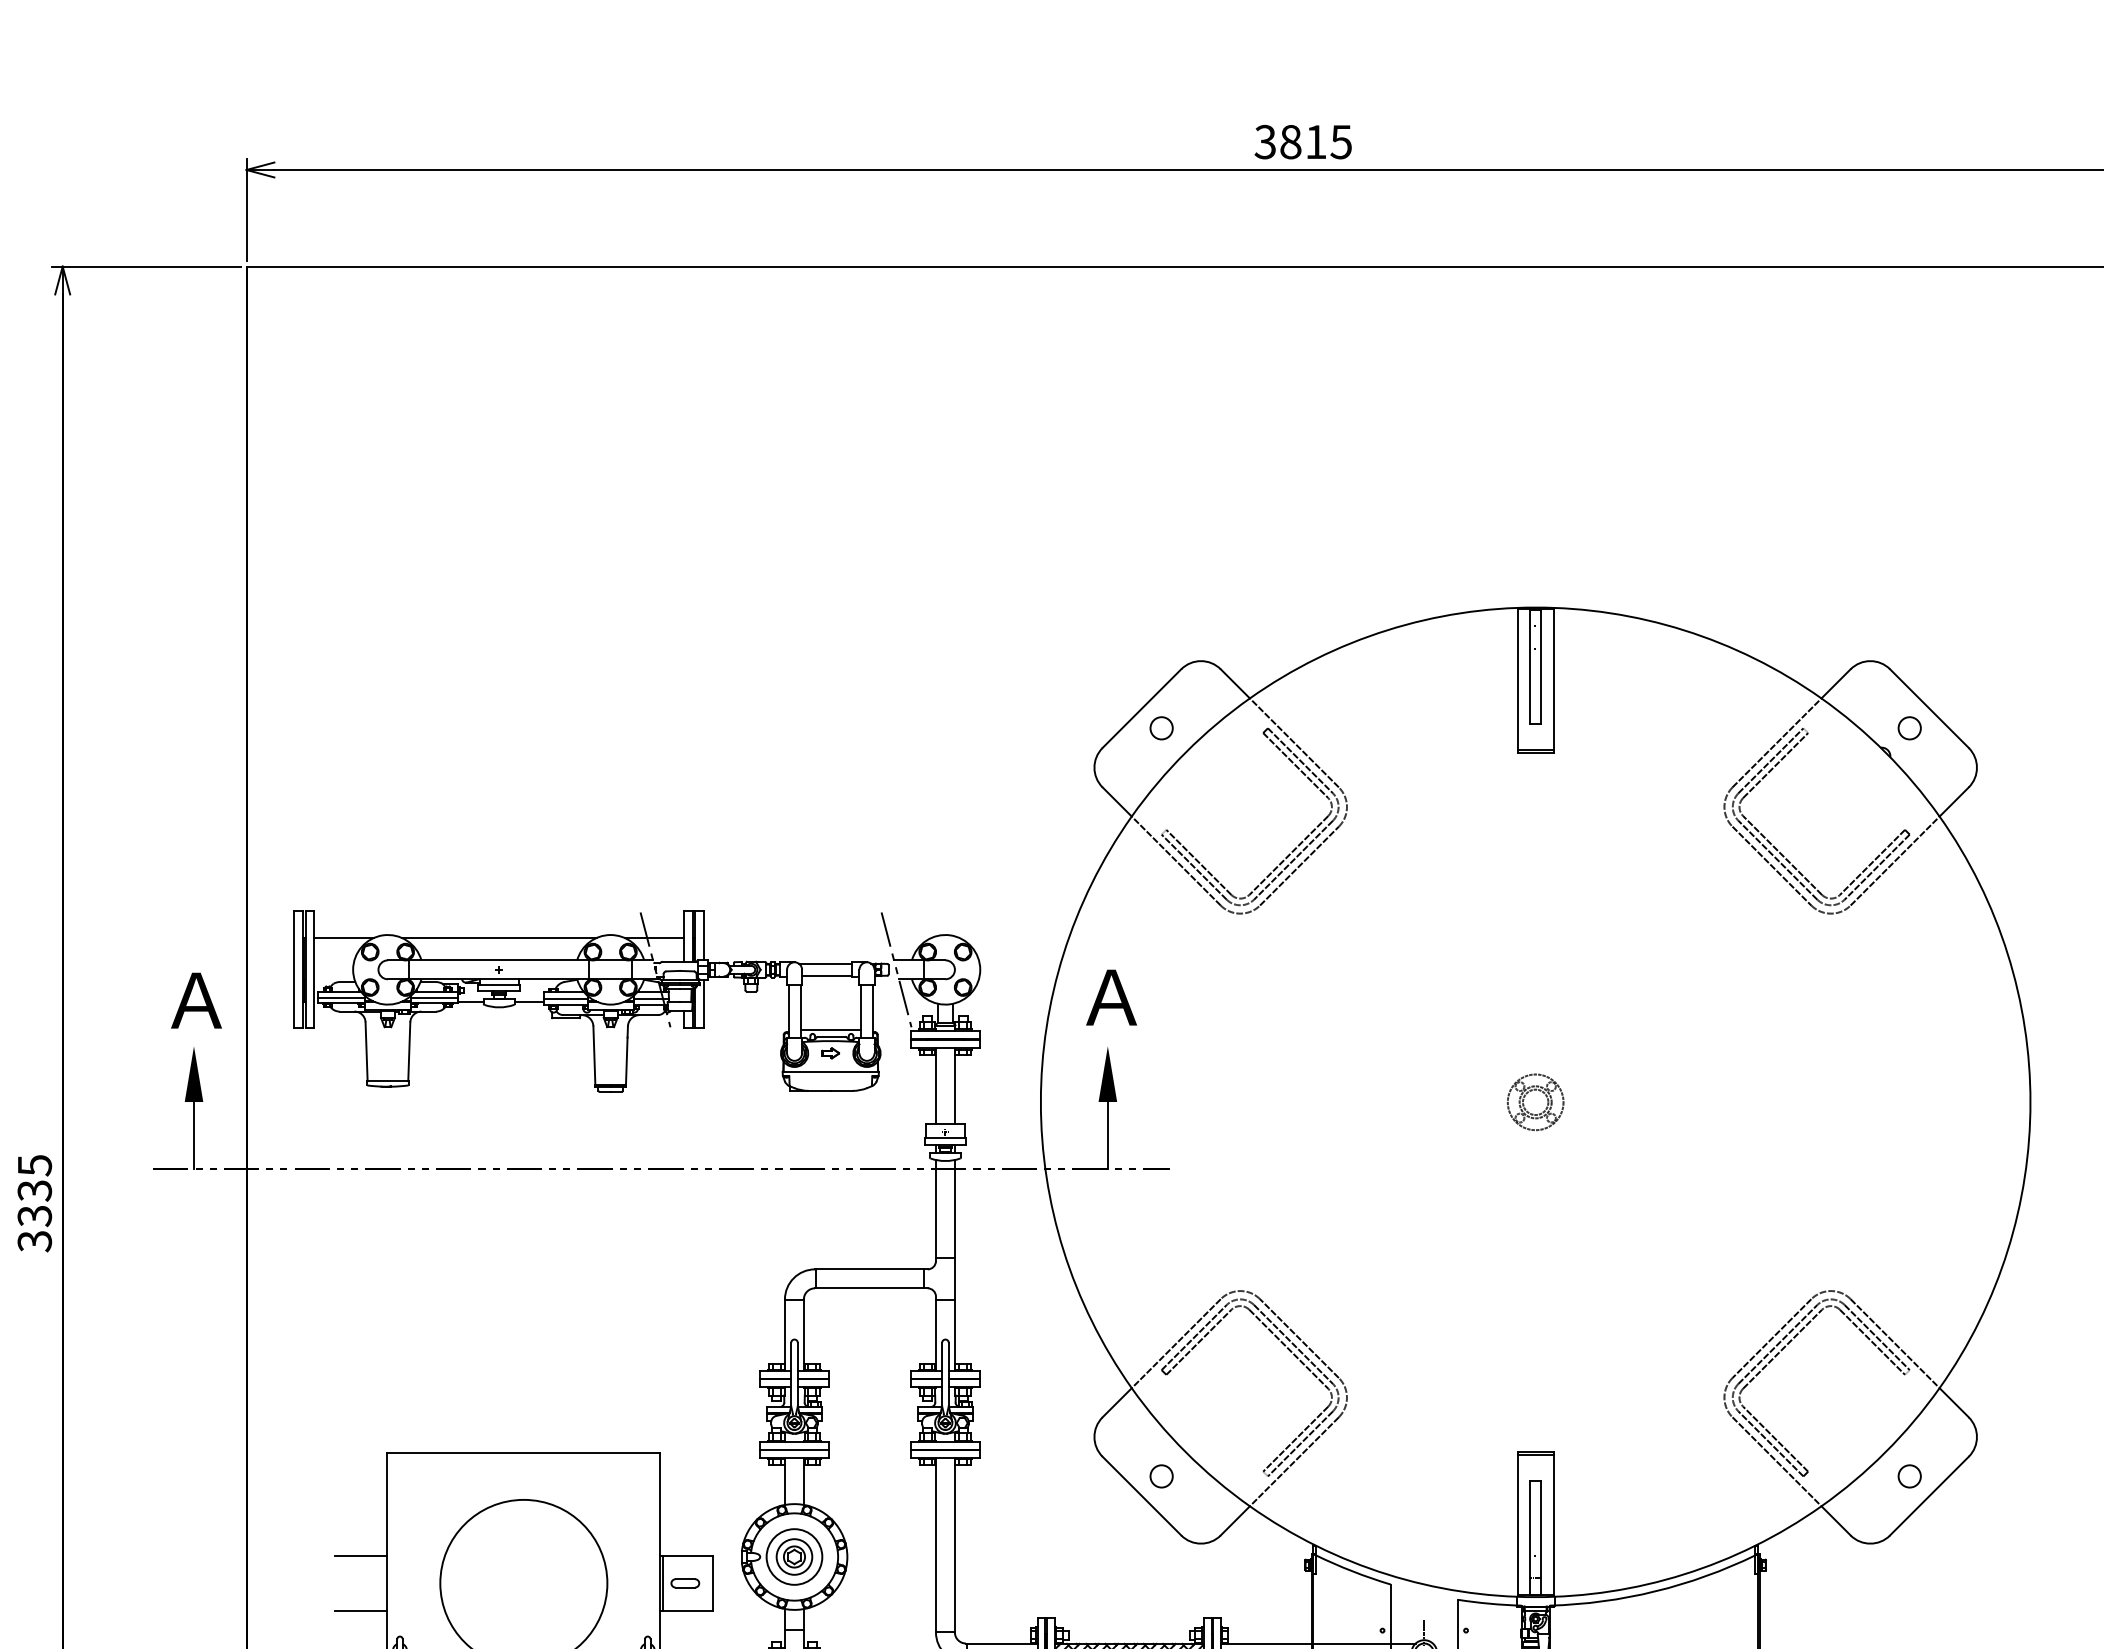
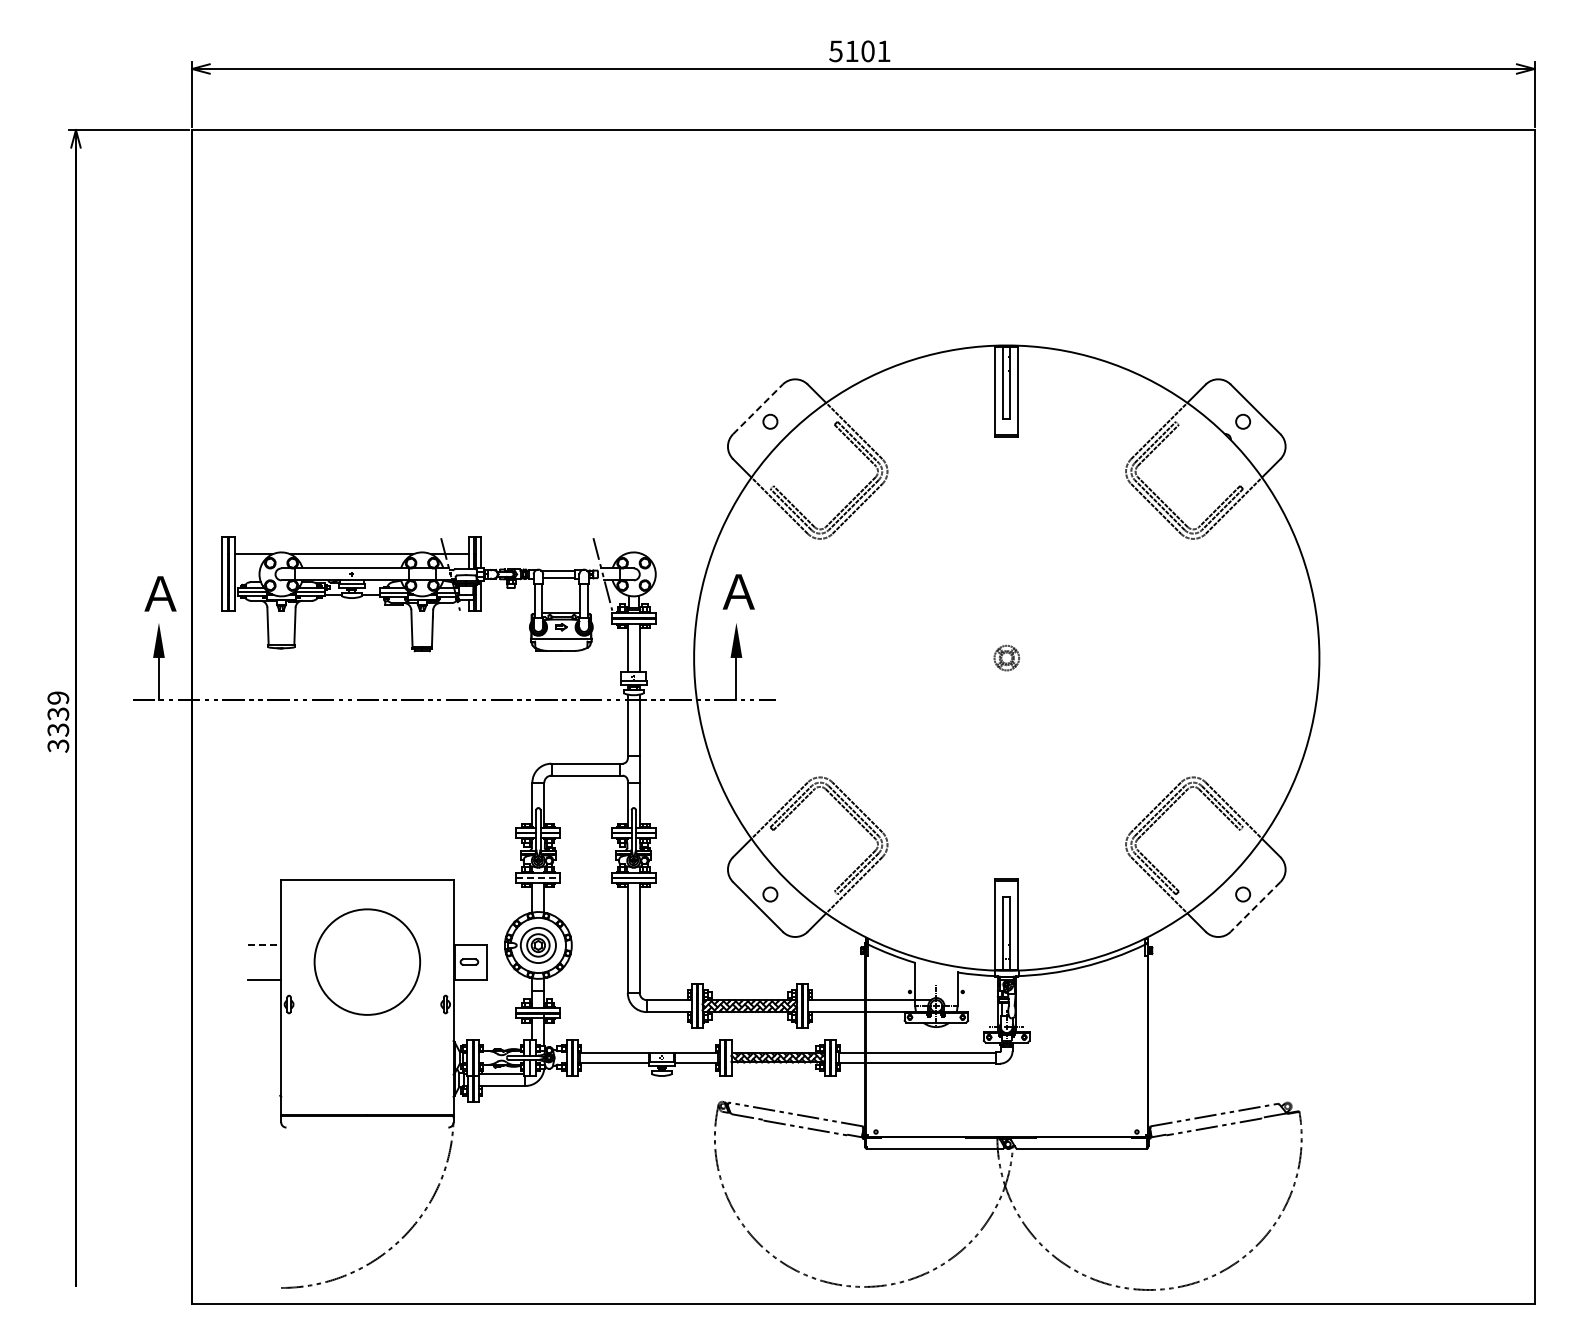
text: (1304, 142) -> (860, 51), 3815 -> 5101
line: (1142, 708) -> (758, 409), solid -> dashed
part: (1535, 1101) -> (1006, 657), size x0.7
text: (35, 1164) -> (58, 697), 3335 -> 3339
line: (794, 1449) -> (538, 877), solid -> dashed
line: (1929, 1496) -> (1255, 907), solid -> dashed
line: (361, 1555) -> (264, 944), solid -> dashed

